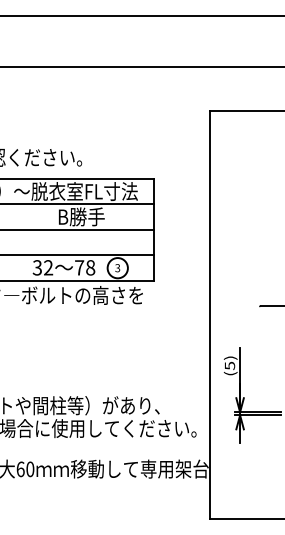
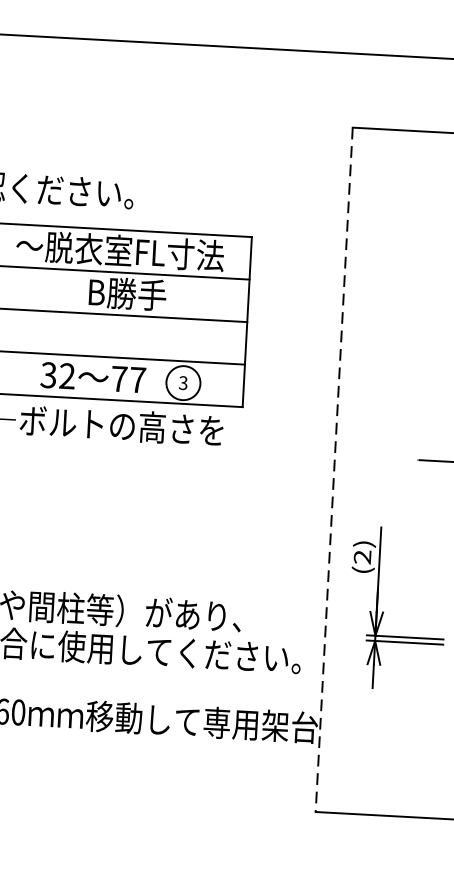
text: (90, 267) -> (137, 379), 78 -> 77
line: (210, 315) -> (334, 470), solid -> dashed
text: (229, 365) -> (361, 556), (5) -> (2)

